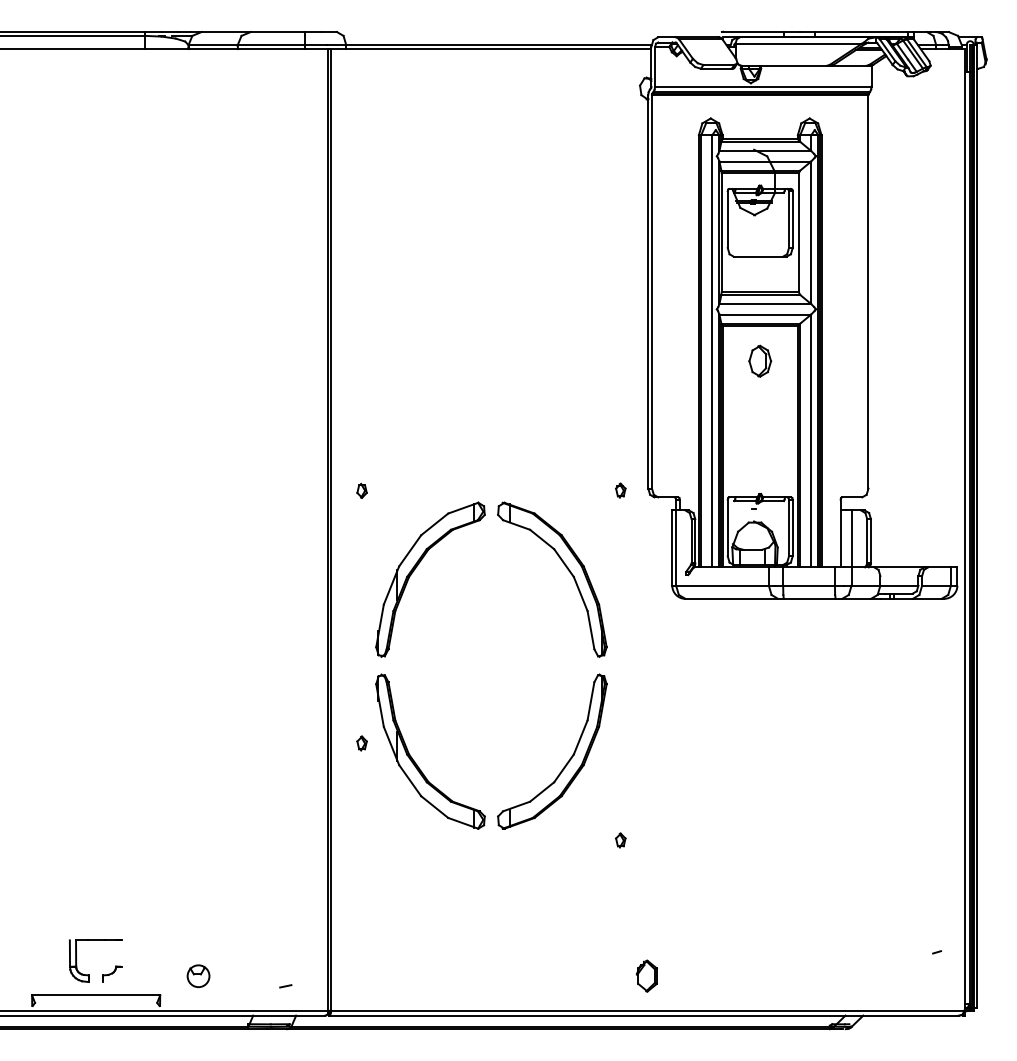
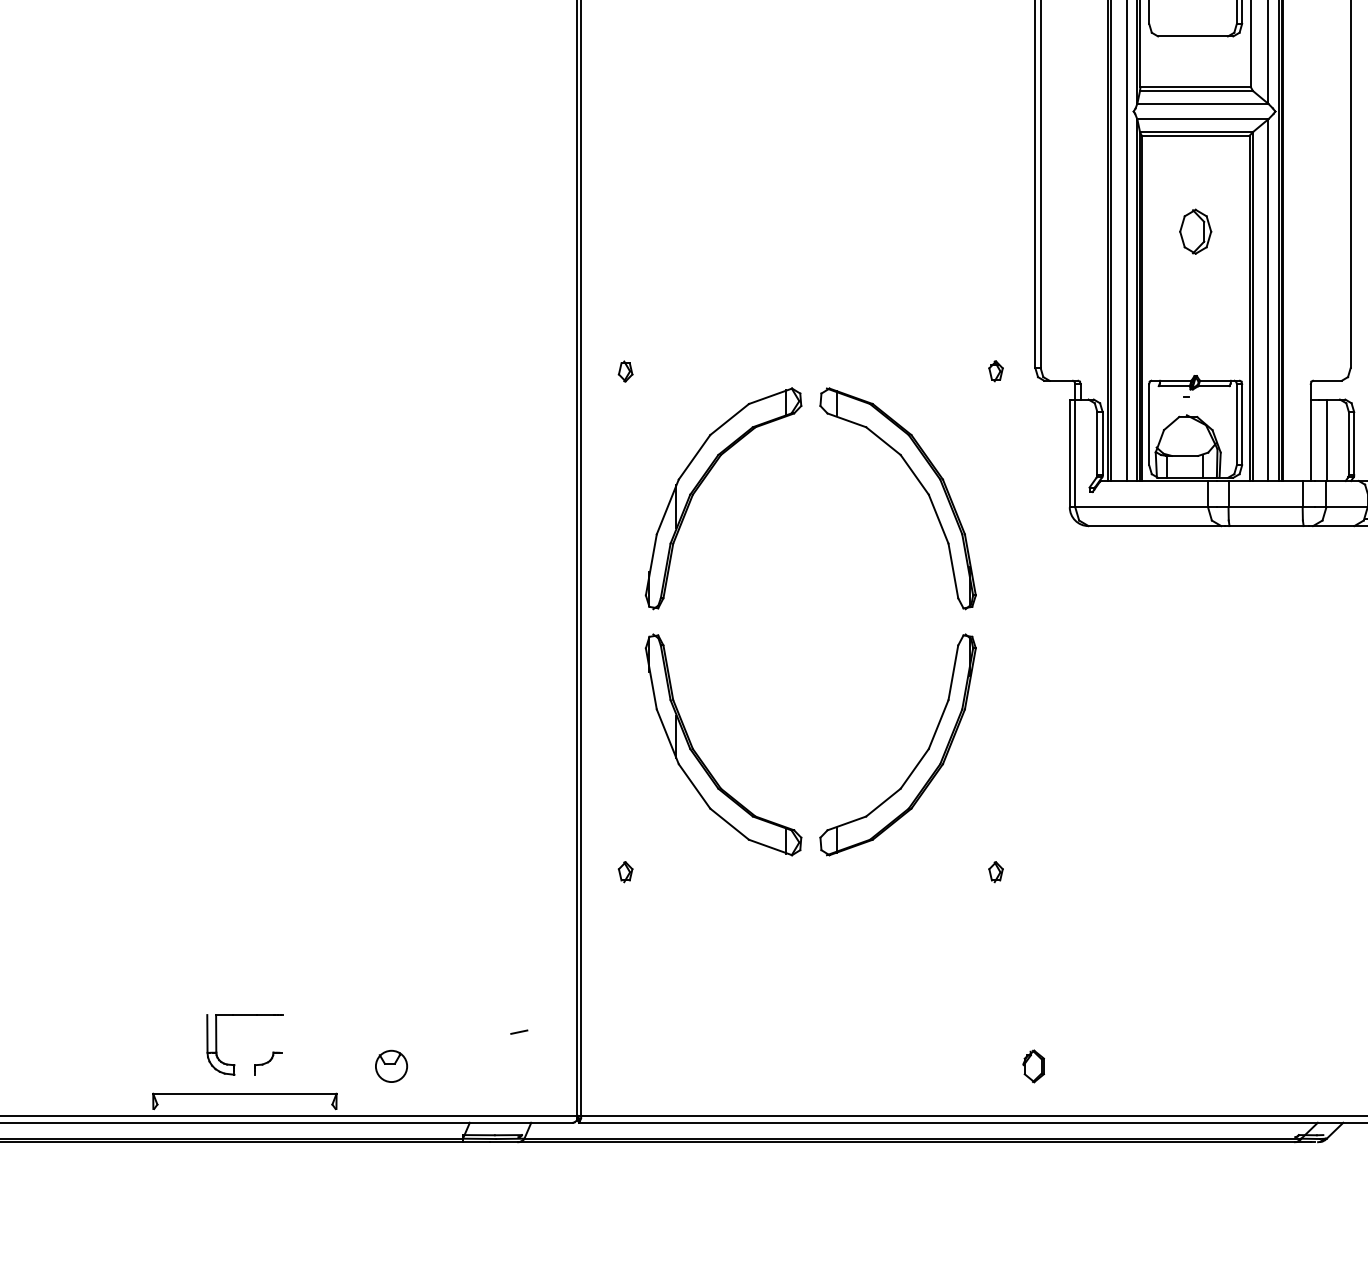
part: (760, 360) -> (1196, 230), moved
part: (361, 743) -> (624, 872), moved
part: (647, 976) -> (1034, 1066), size x0.71
line: (285, 986) -> (518, 1032), moved

